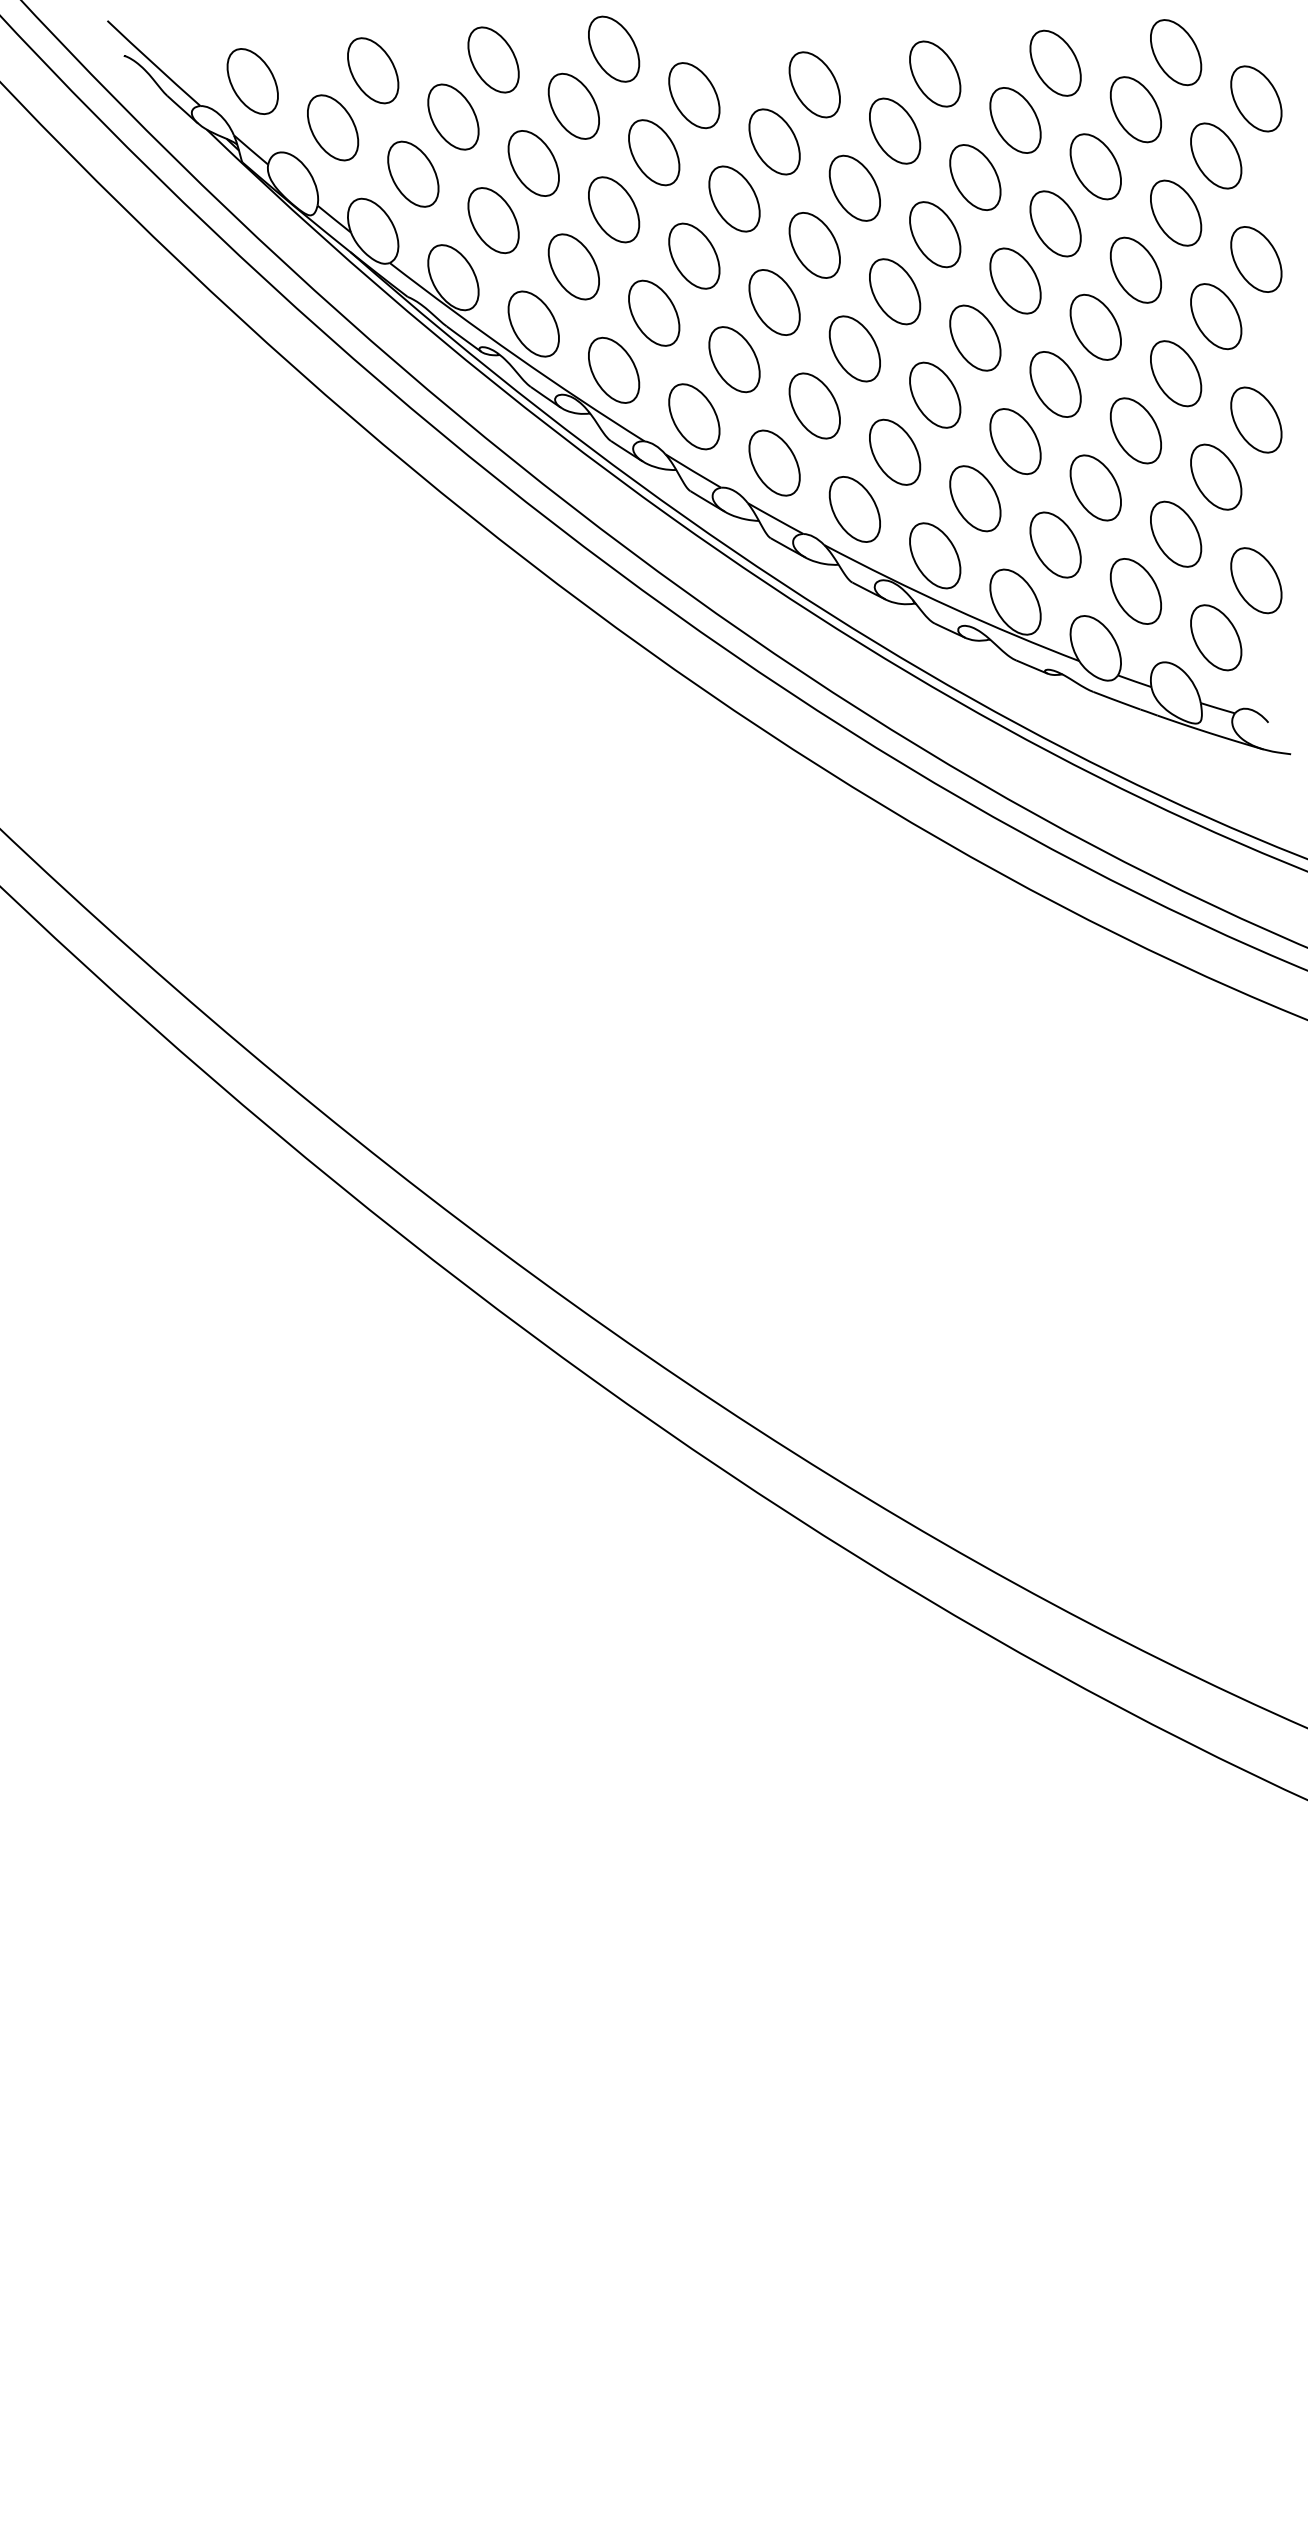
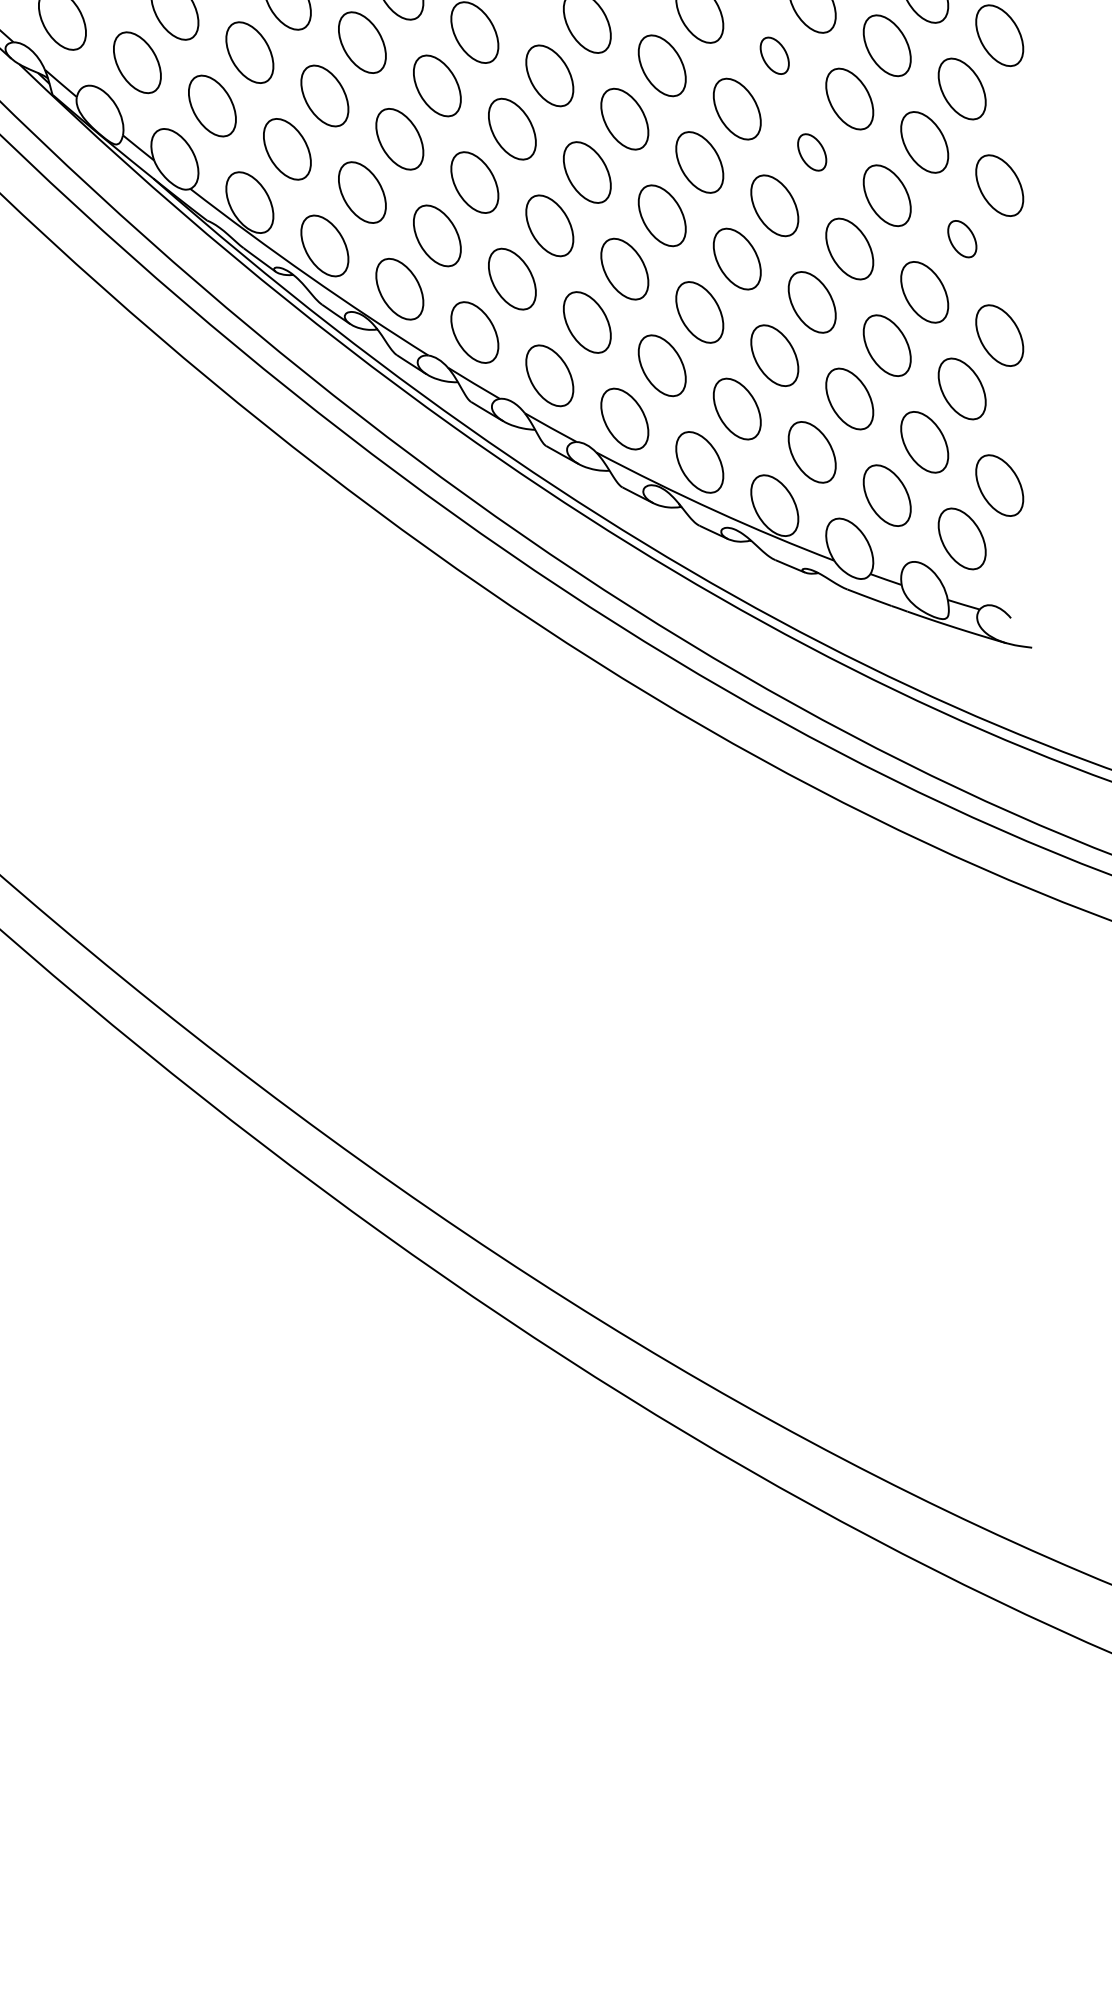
part: (1015, 120) -> (774, 55), size x0.6
part: (1055, 223) -> (812, 152), size x0.6
part: (1216, 316) -> (962, 238), size x0.6

